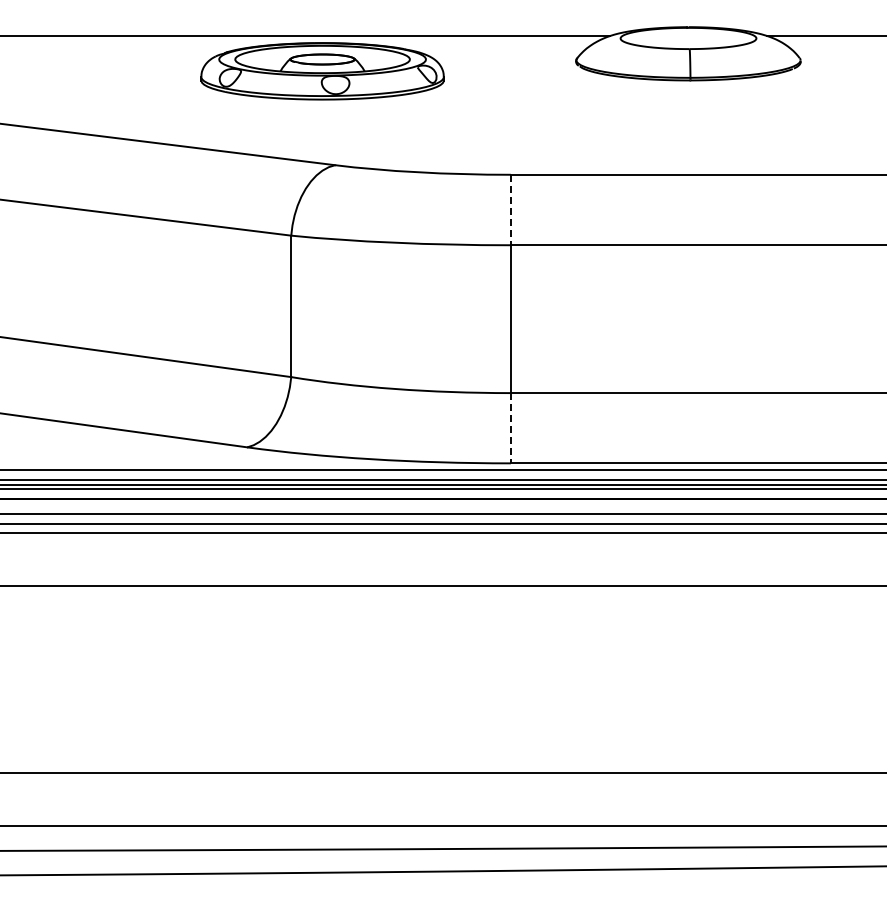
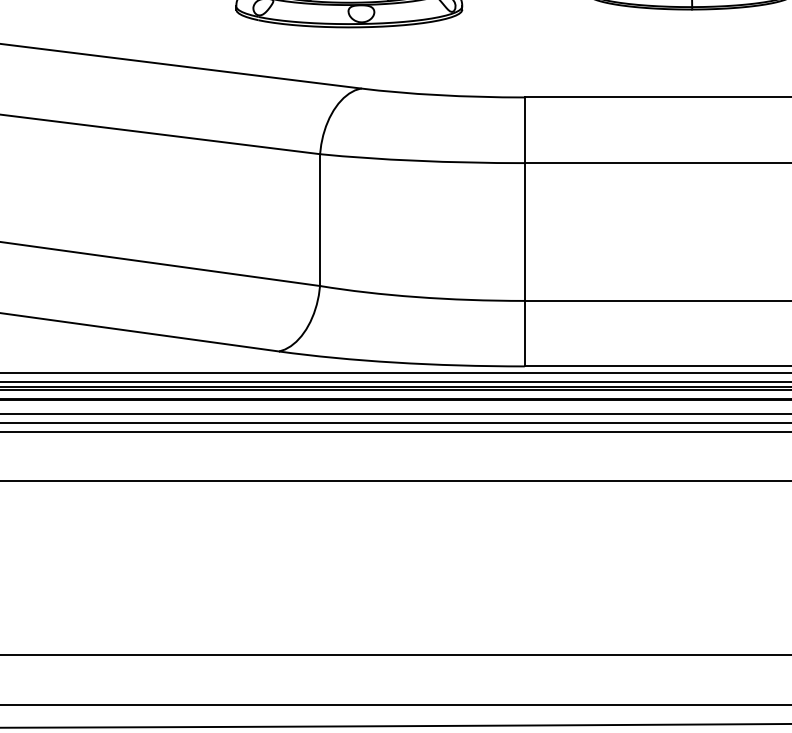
line: (510, 210) -> (524, 130), dashed -> solid
line: (510, 428) -> (524, 333), dashed -> solid

